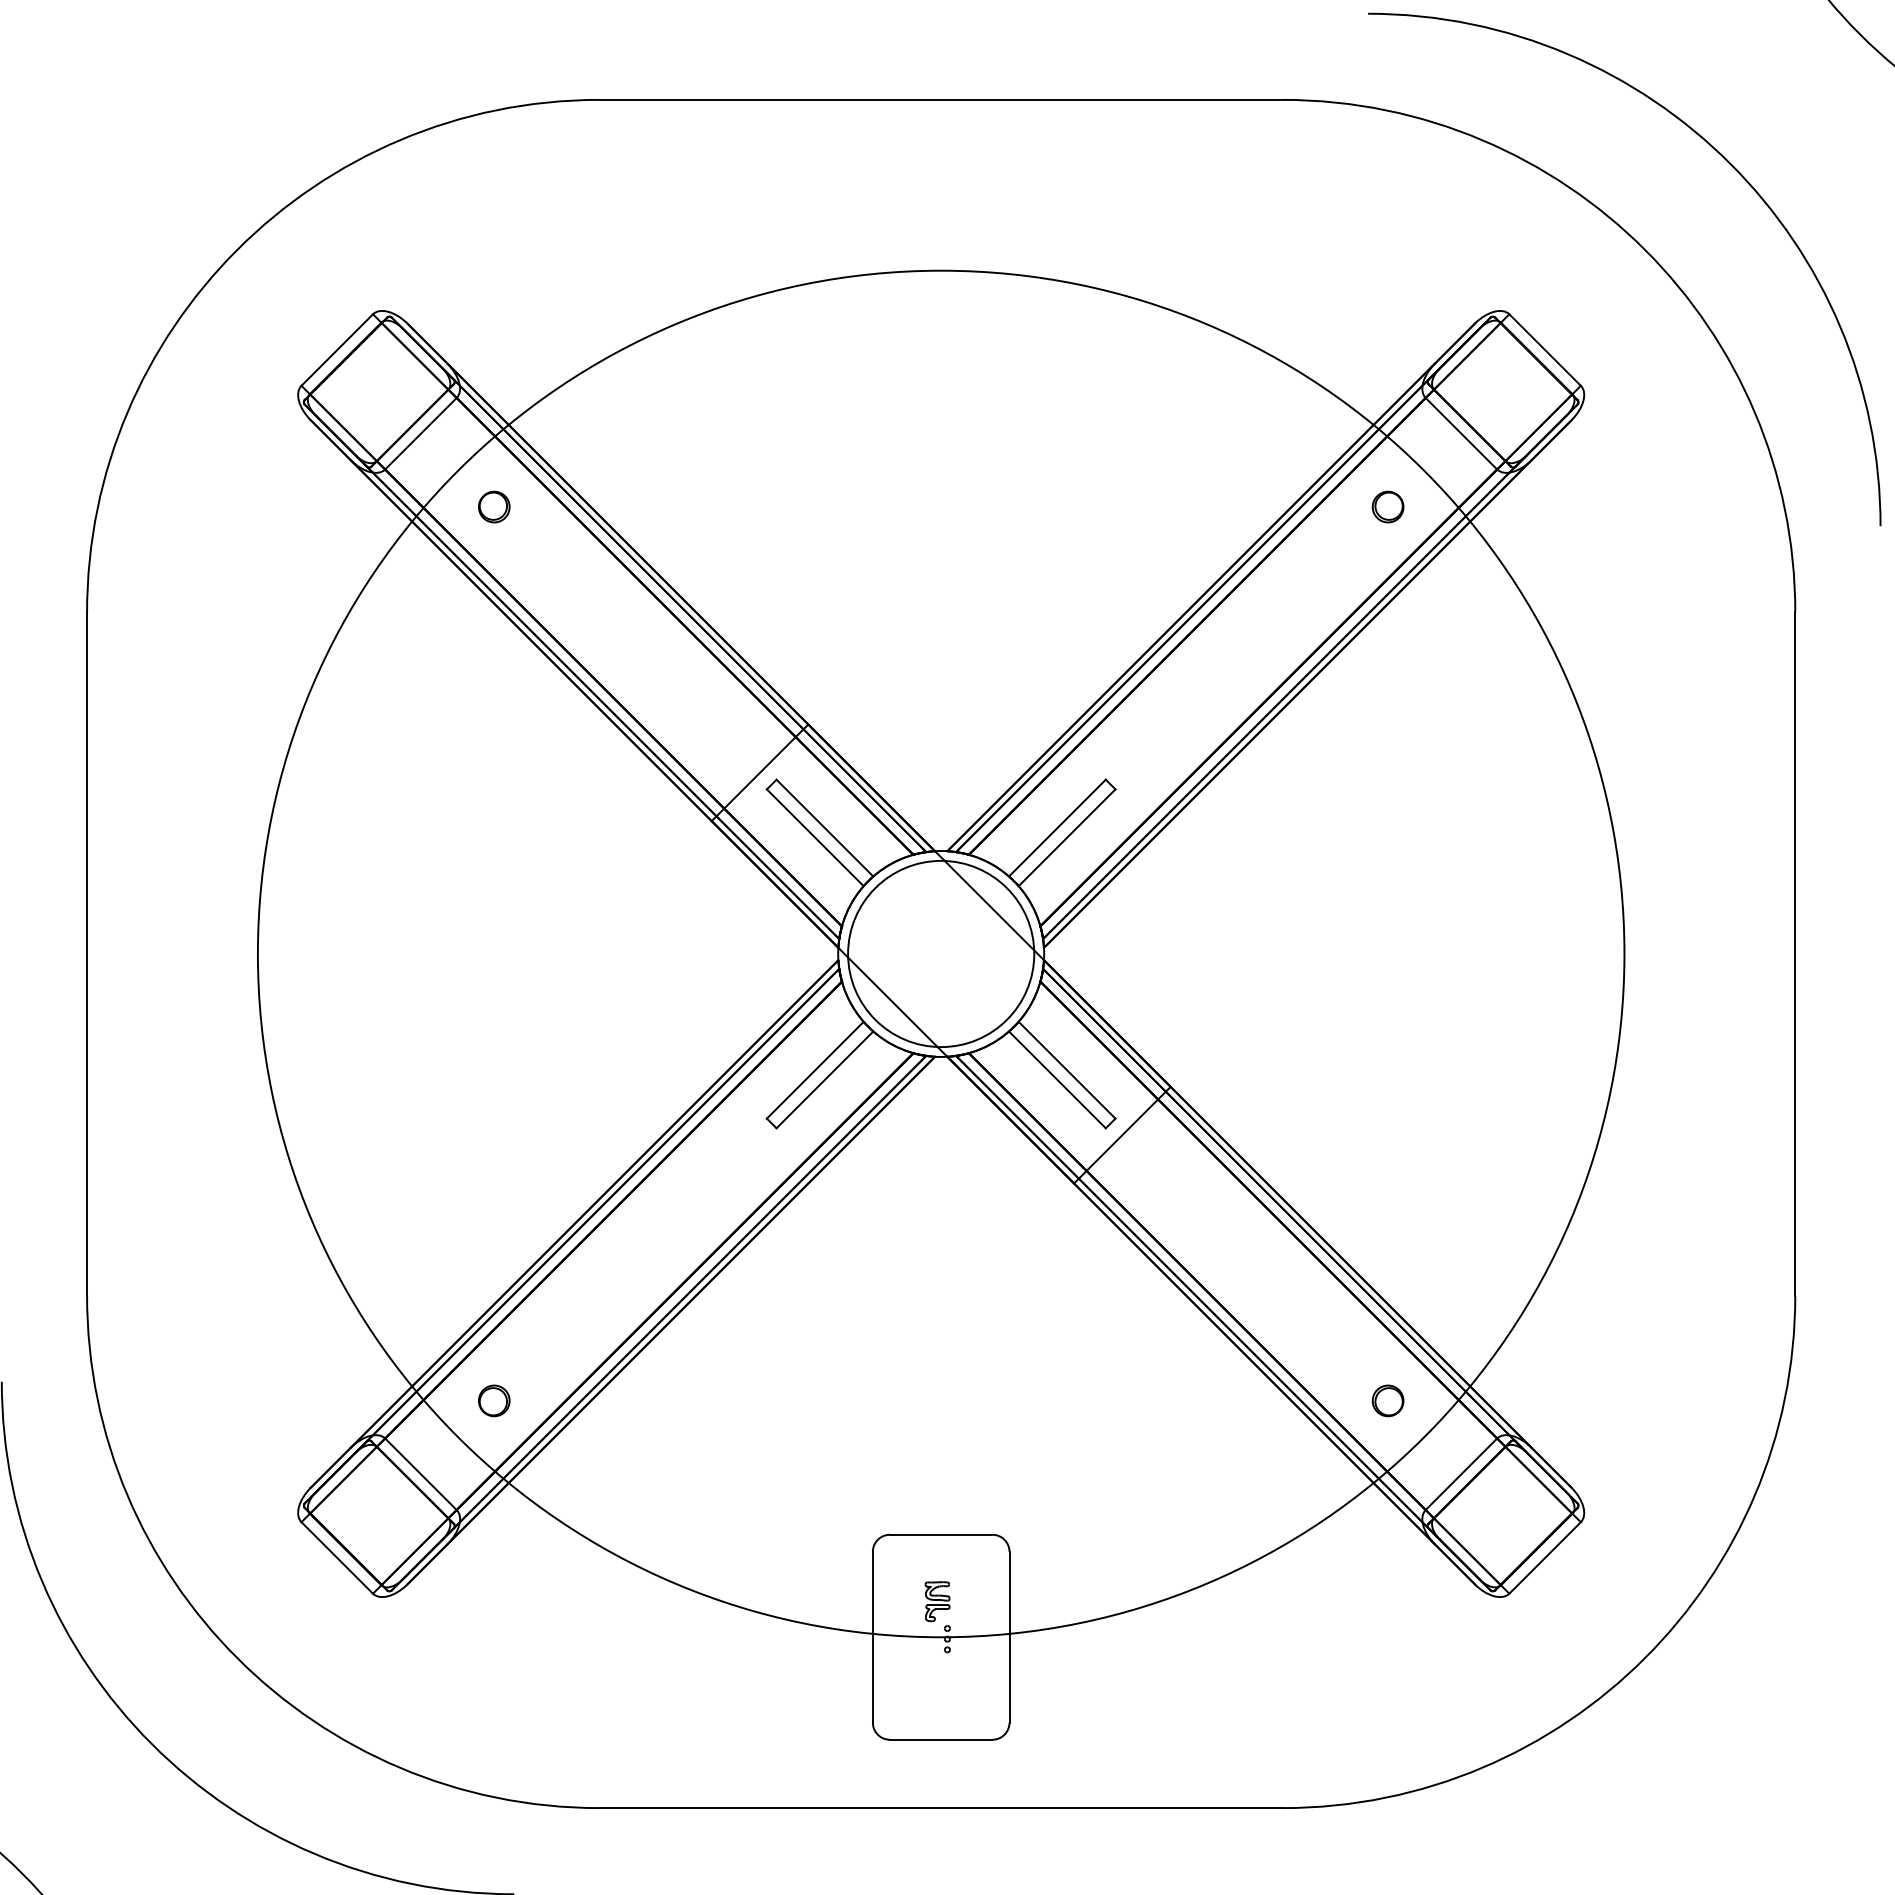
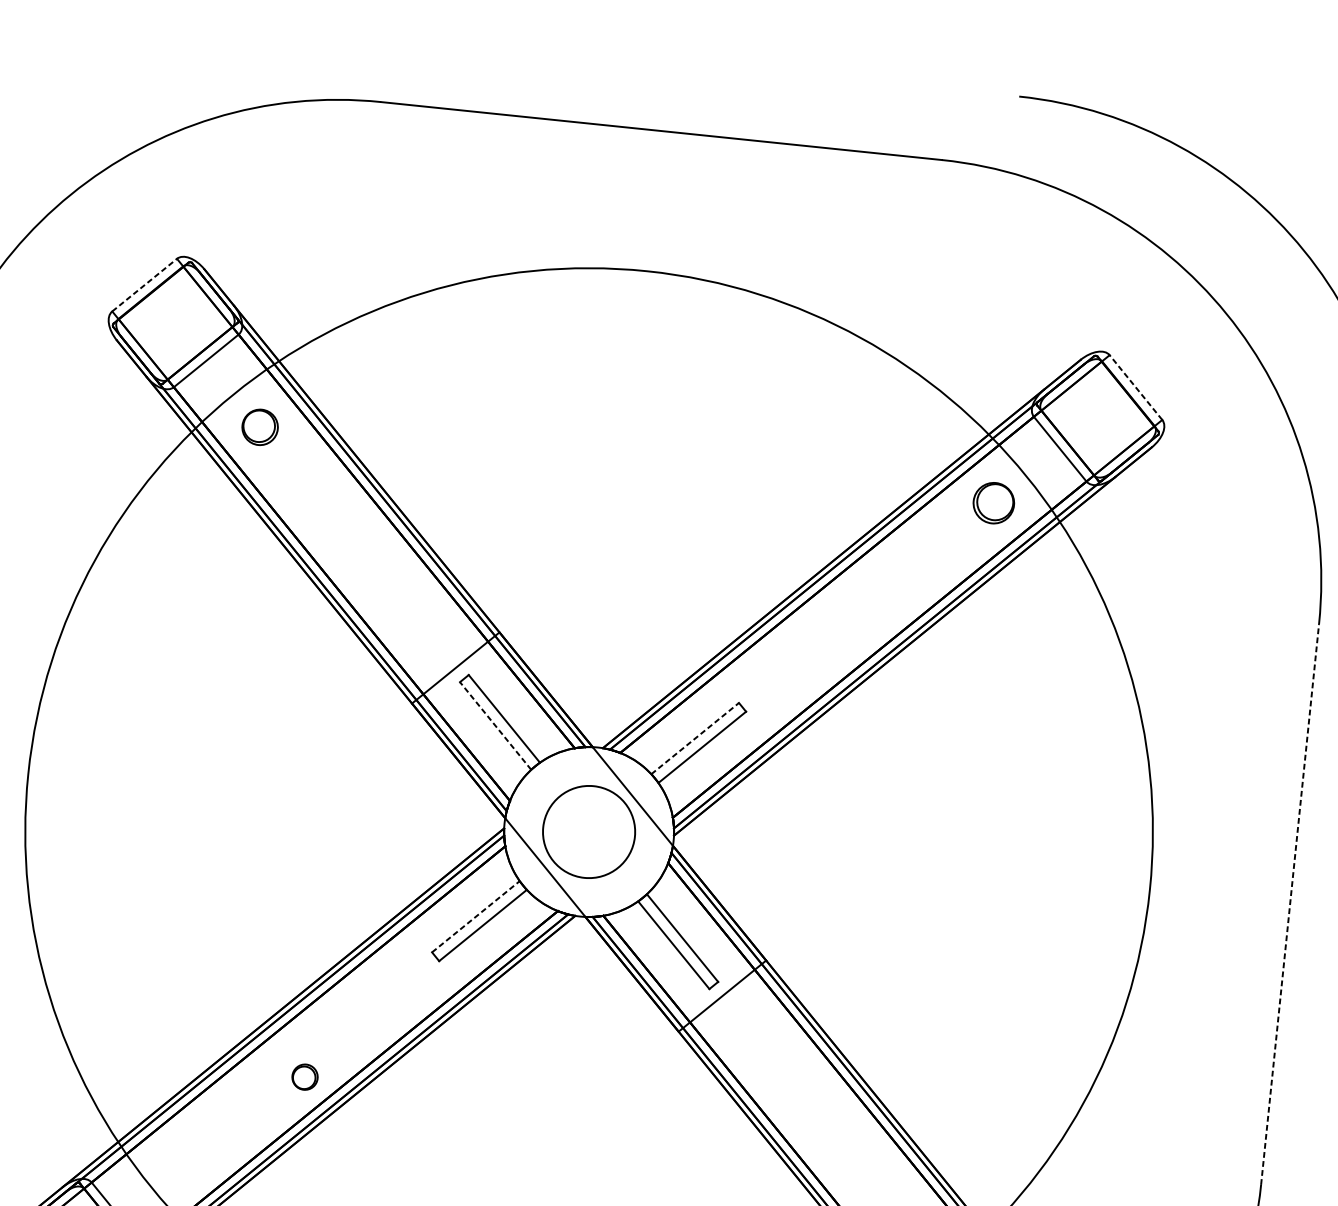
line: (337, 350) -> (144, 285), solid -> dashed
line: (1545, 350) -> (1136, 387), solid -> dashed
part: (494, 506) -> (260, 426), size x1.4
part: (1387, 506) -> (993, 502), size x1.6
line: (1057, 827) -> (695, 738), solid -> dashed
line: (814, 837) -> (495, 725), solid -> dashed
circle: (941, 953) -> (589, 831), size x0.6
line: (1795, 953) -> (1290, 904), solid -> dashed
line: (815, 1069) -> (476, 916), solid -> dashed
part: (494, 1400) -> (305, 1076), moved

